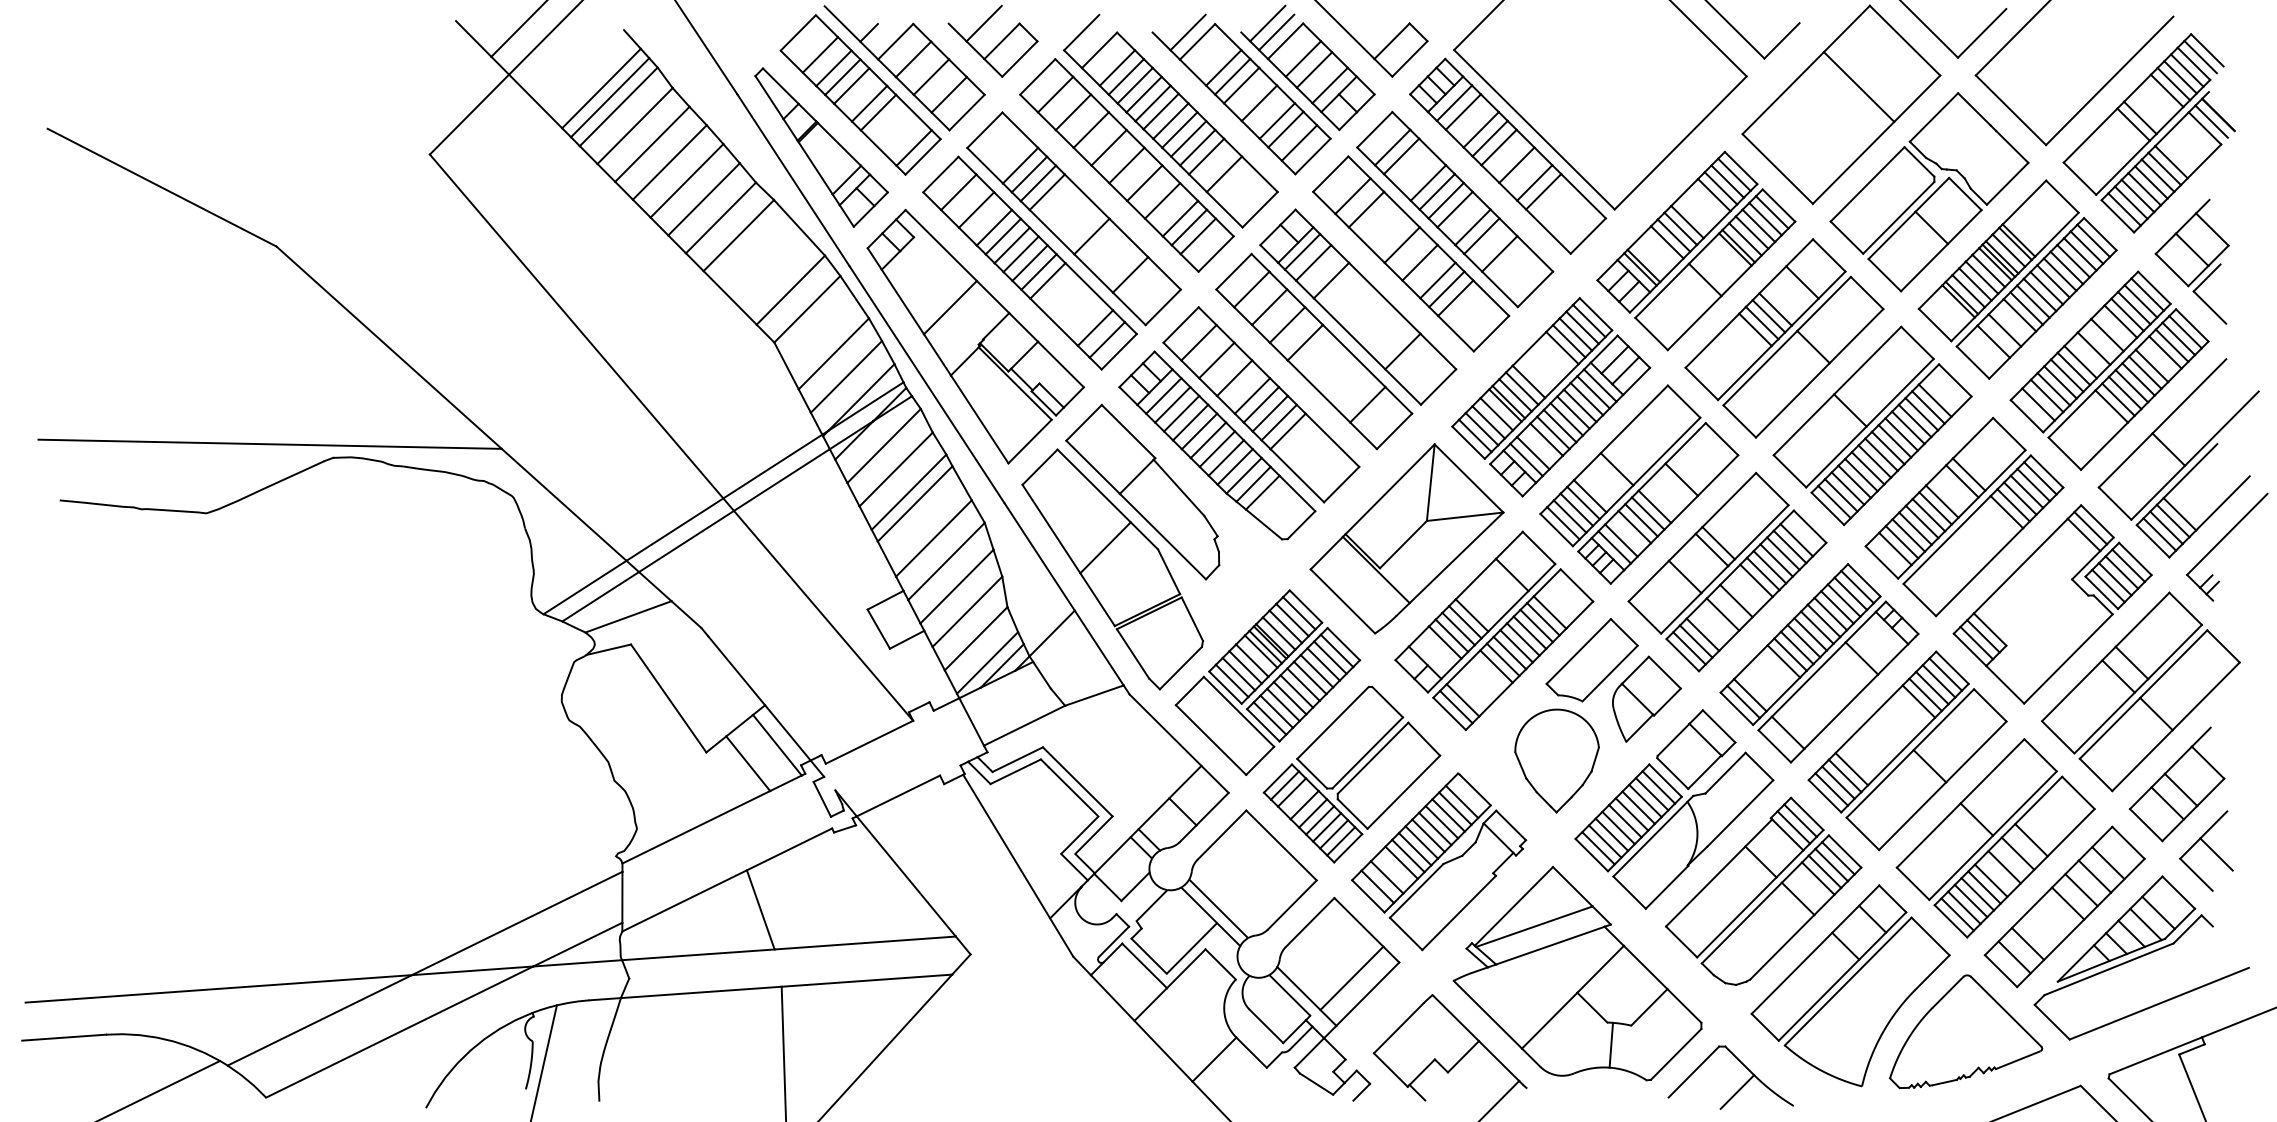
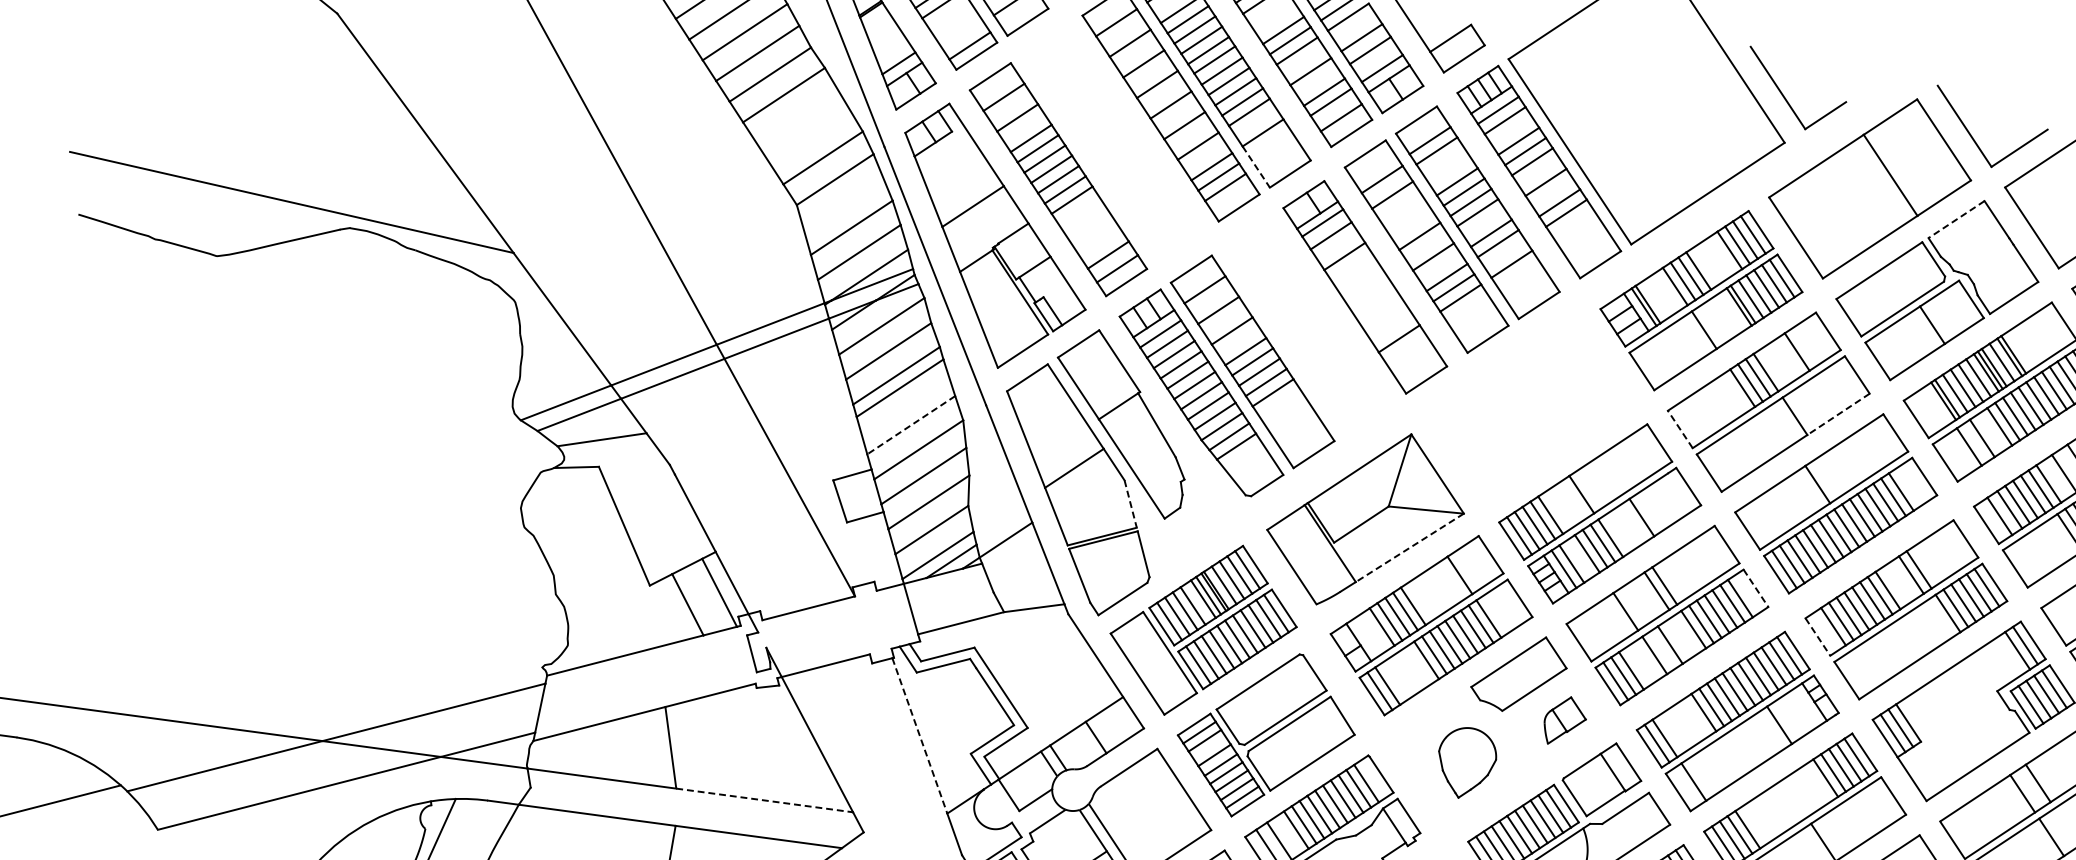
line: (1933, 117) -> (1956, 219), solid -> dashed
line: (1225, 210) -> (1256, 167), solid -> dashed
part: (1073, 218) -> (1109, 145), removed
line: (1856, 336) -> (1838, 414), solid -> dashed
part: (1314, 351) -> (1314, 321), removed
line: (1701, 383) -> (1680, 429), solid -> dashed
part: (1551, 397) -> (1533, 412), removed
line: (1810, 526) -> (1756, 588), solid -> dashed
line: (933, 538) -> (910, 425), solid -> dashed
line: (1456, 558) -> (1409, 548), solid -> dashed
line: (1881, 562) -> (1817, 636), solid -> dashed
line: (1169, 571) -> (1131, 503), solid -> dashed
part: (1647, 698) -> (1565, 721), size x0.6
part: (1556, 760) -> (1465, 762), size x0.7
line: (1006, 845) -> (919, 734), solid -> dashed
line: (865, 943) -> (764, 800), solid -> dashed

